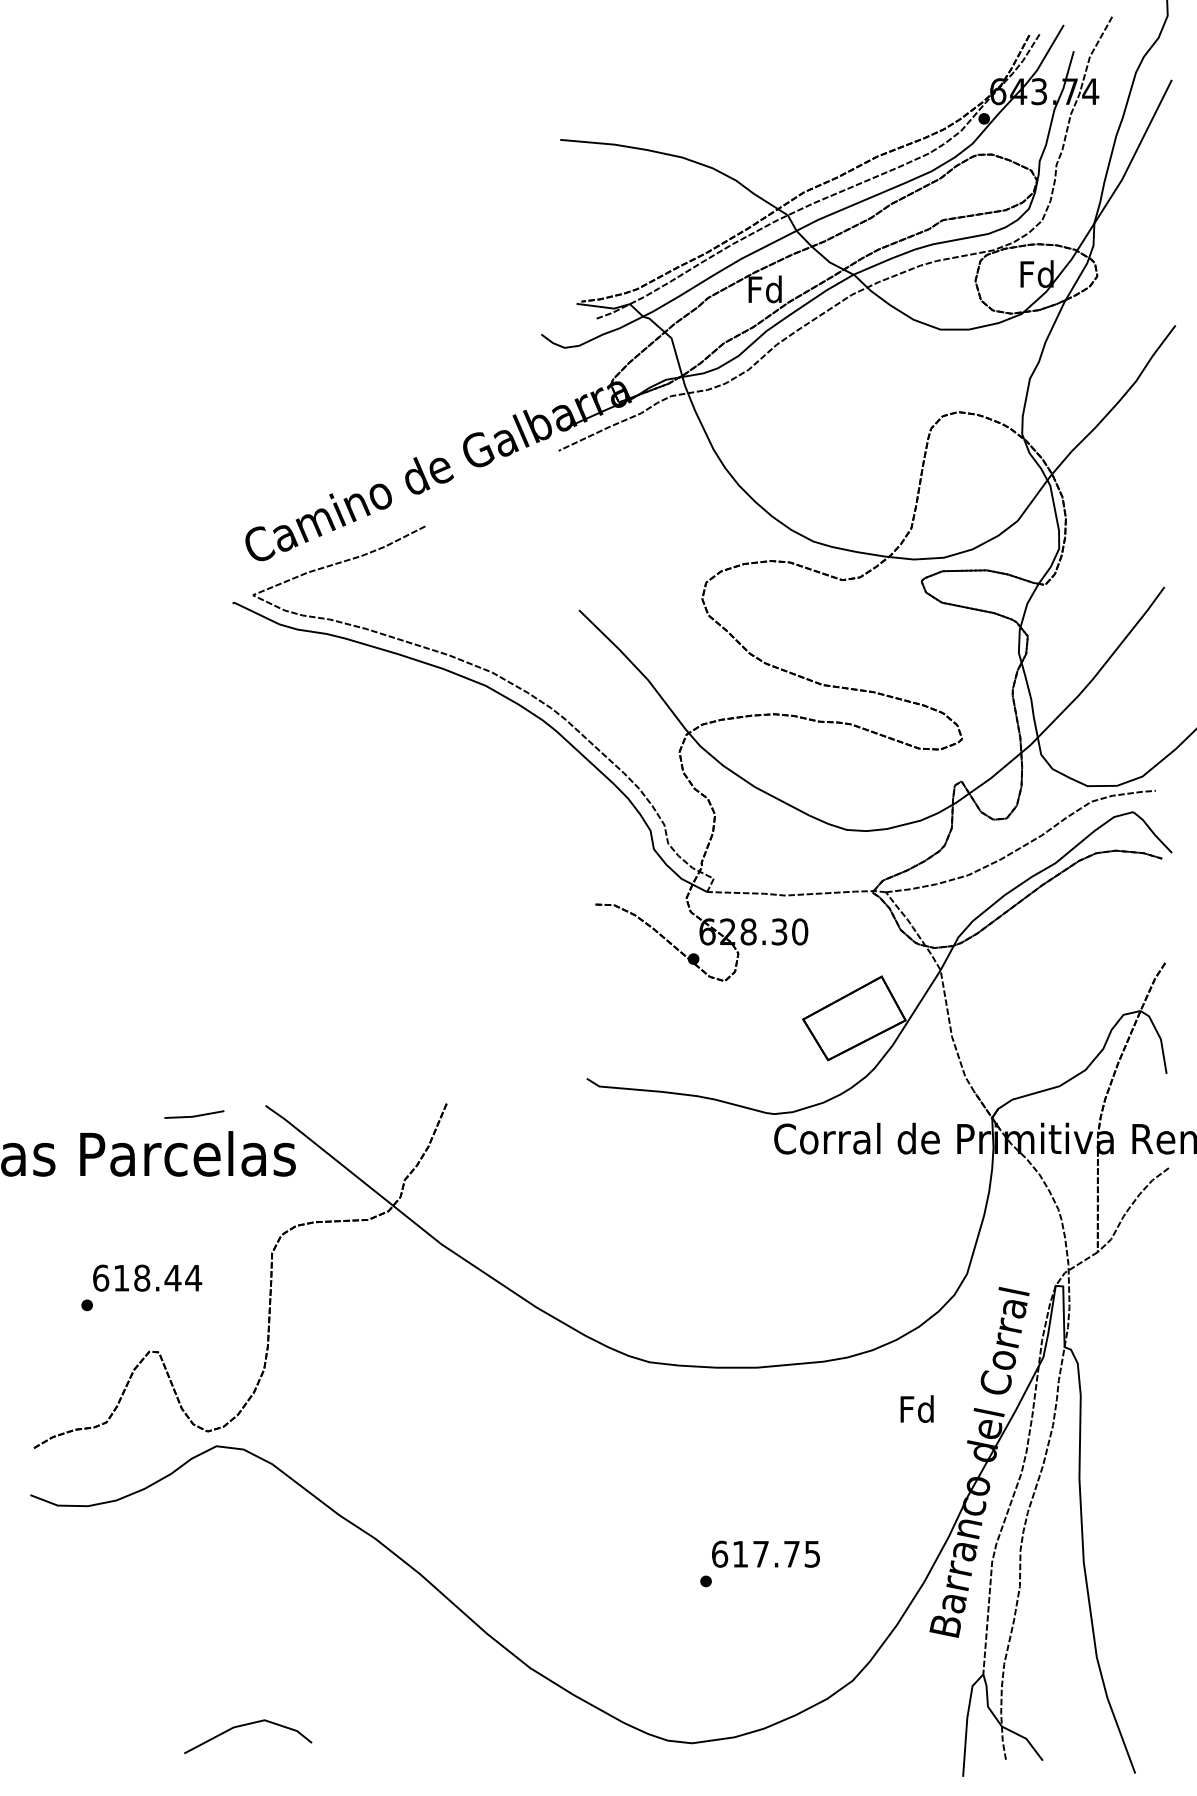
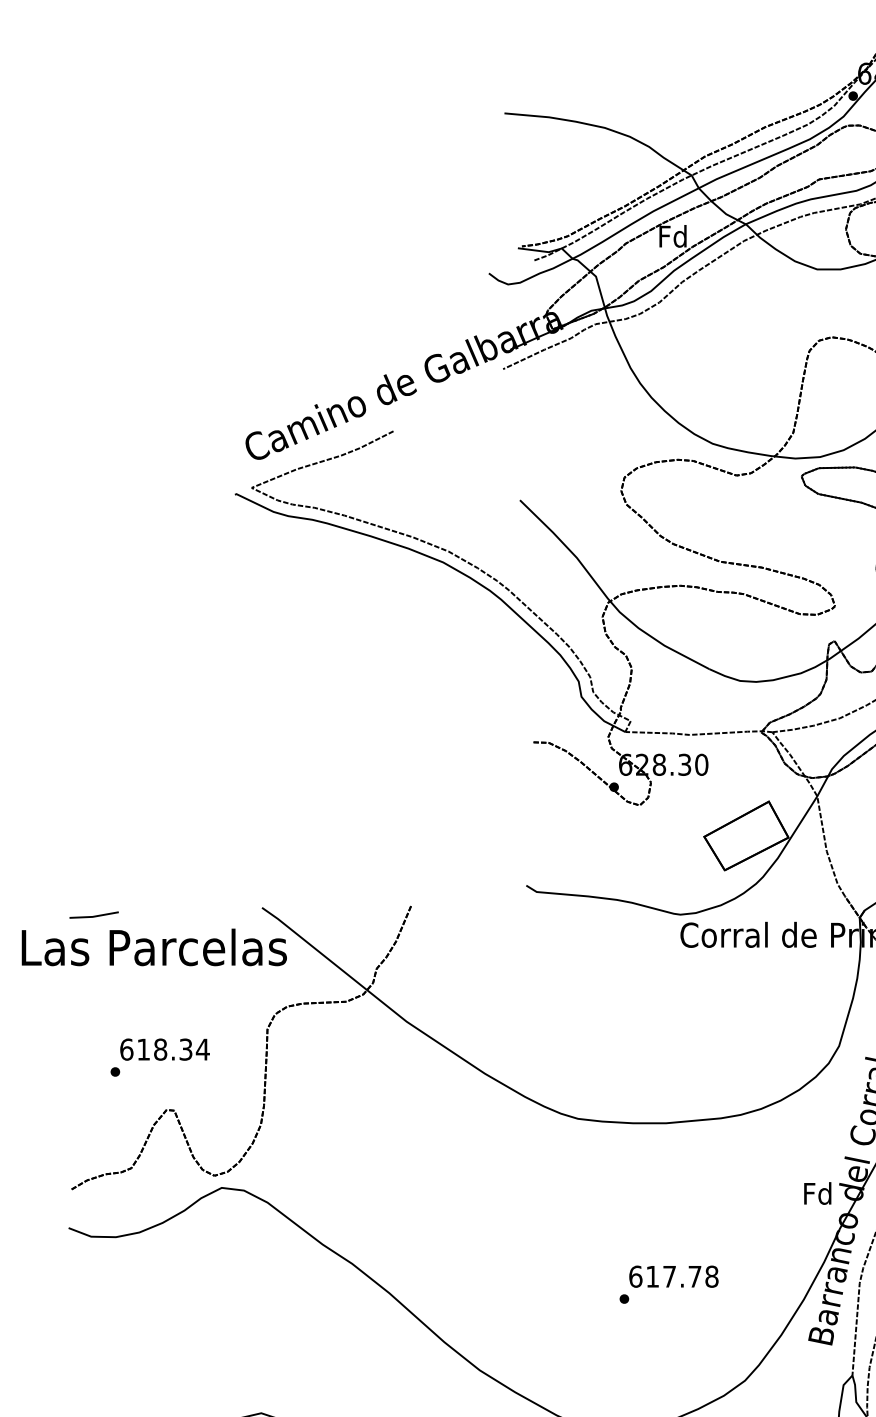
line: (194, 1115) -> (94, 915), moved
text: (172, 1277) -> (185, 1049), 618.44 -> 618.34
text: (916, 1408) -> (817, 1193), moved
text: (812, 1553) -> (711, 1276), 617.75 -> 617.78

